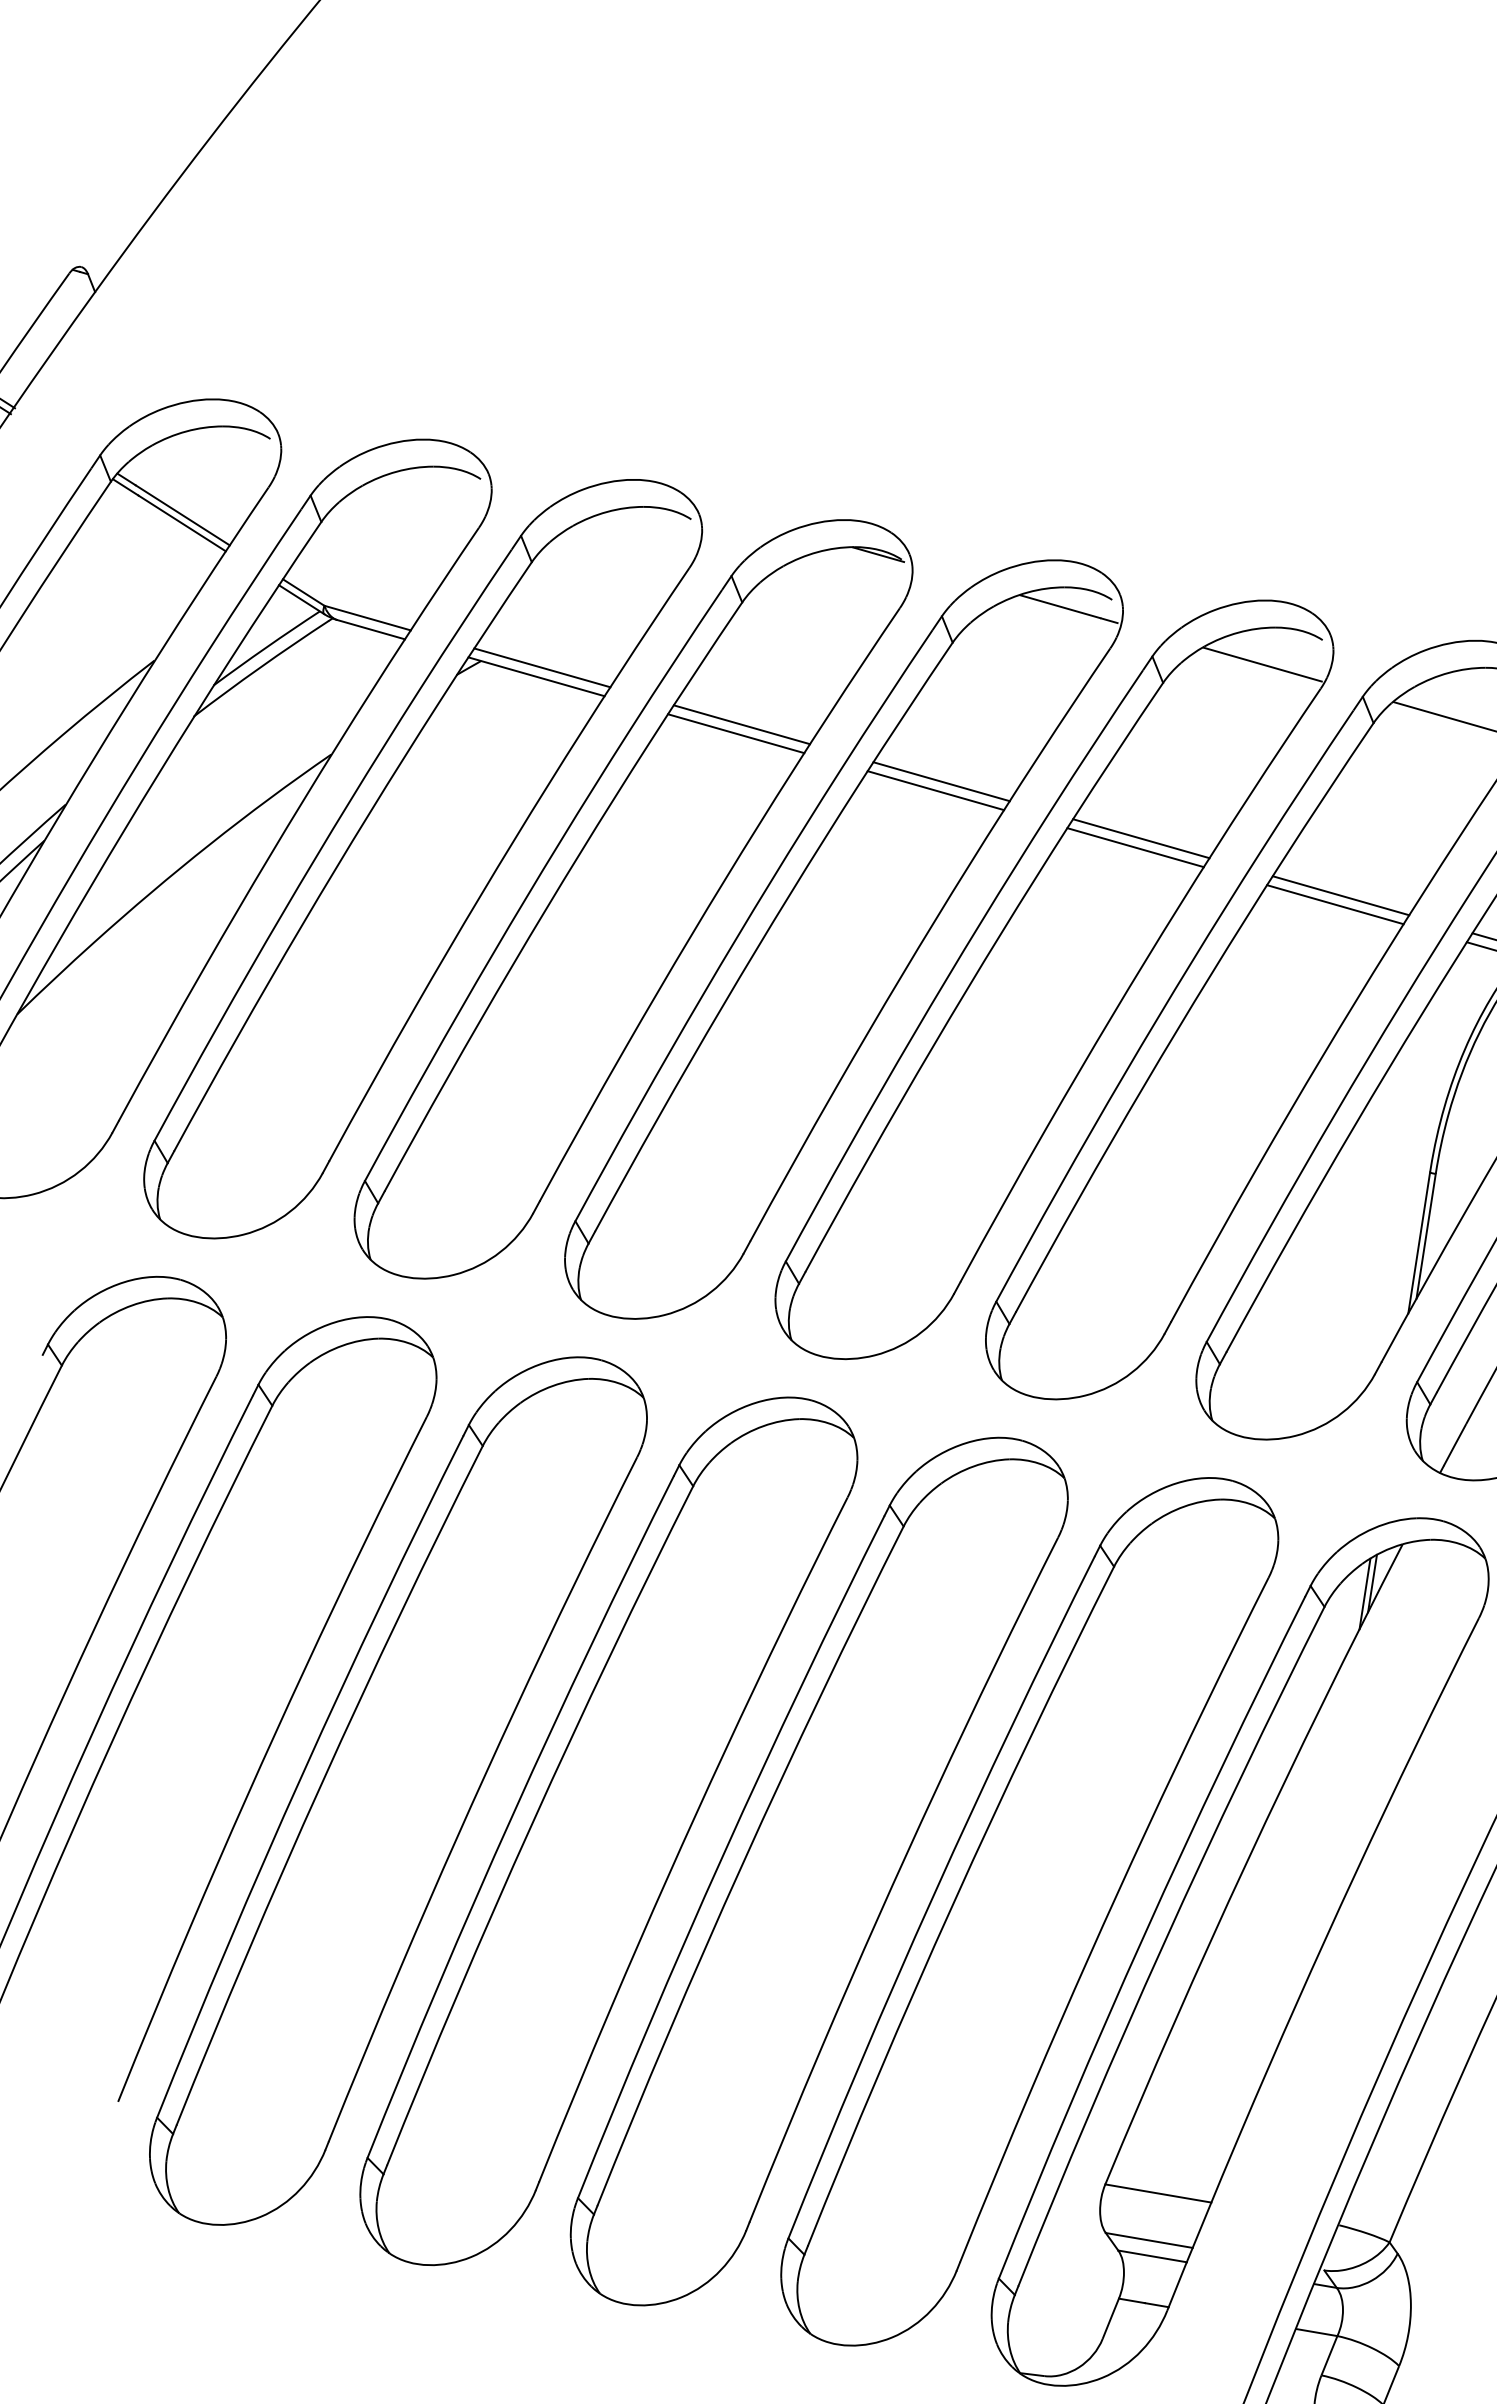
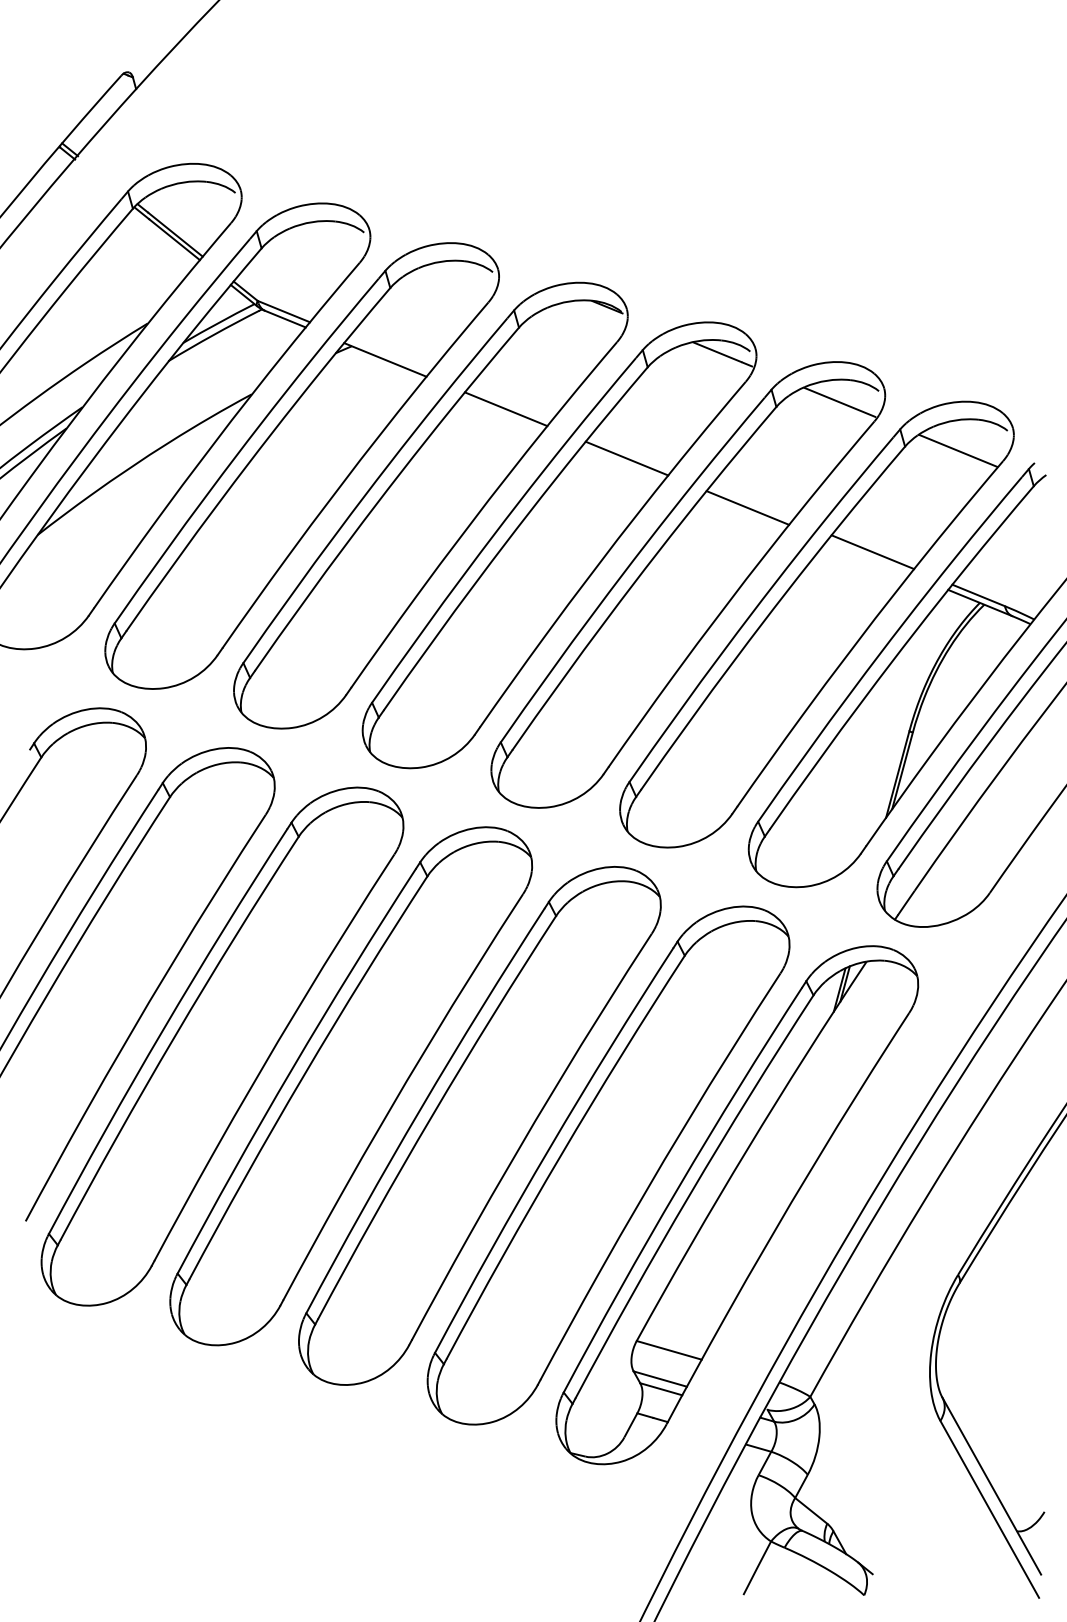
line: (542, 667) -> (389, 354), removed
line: (742, 723) -> (510, 403), removed
line: (940, 781) -> (630, 453), removed
line: (1140, 838) -> (751, 502), removed
line: (1335, 904) -> (868, 557), removed

